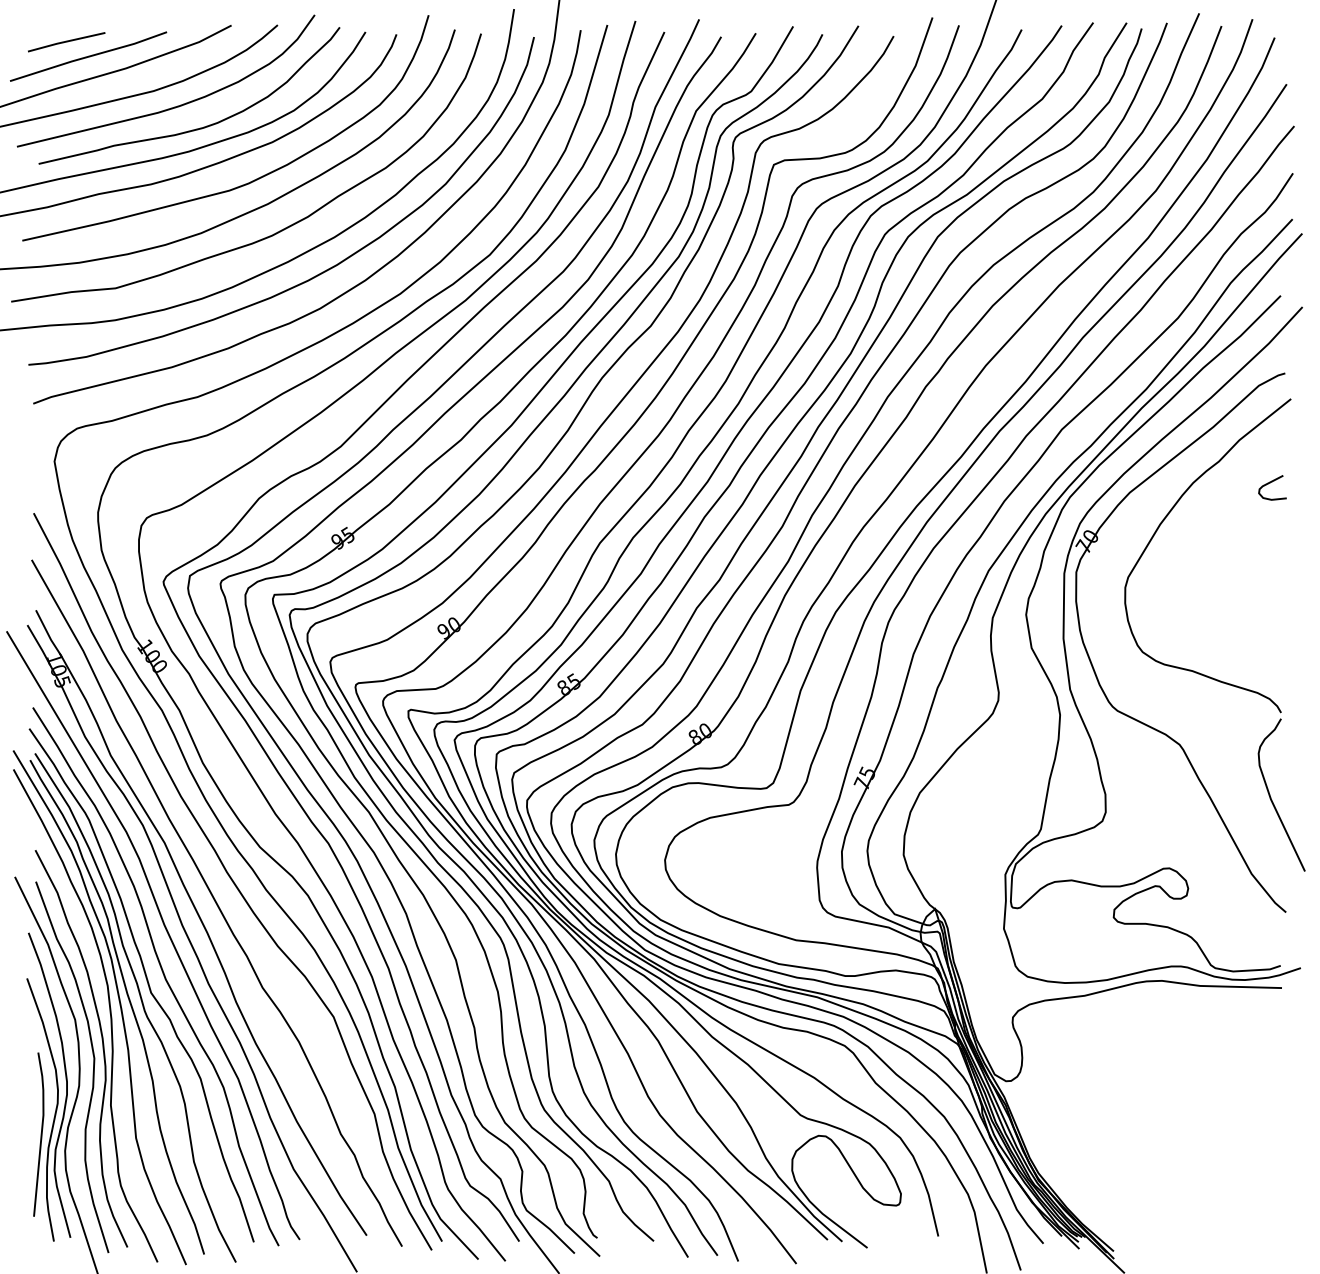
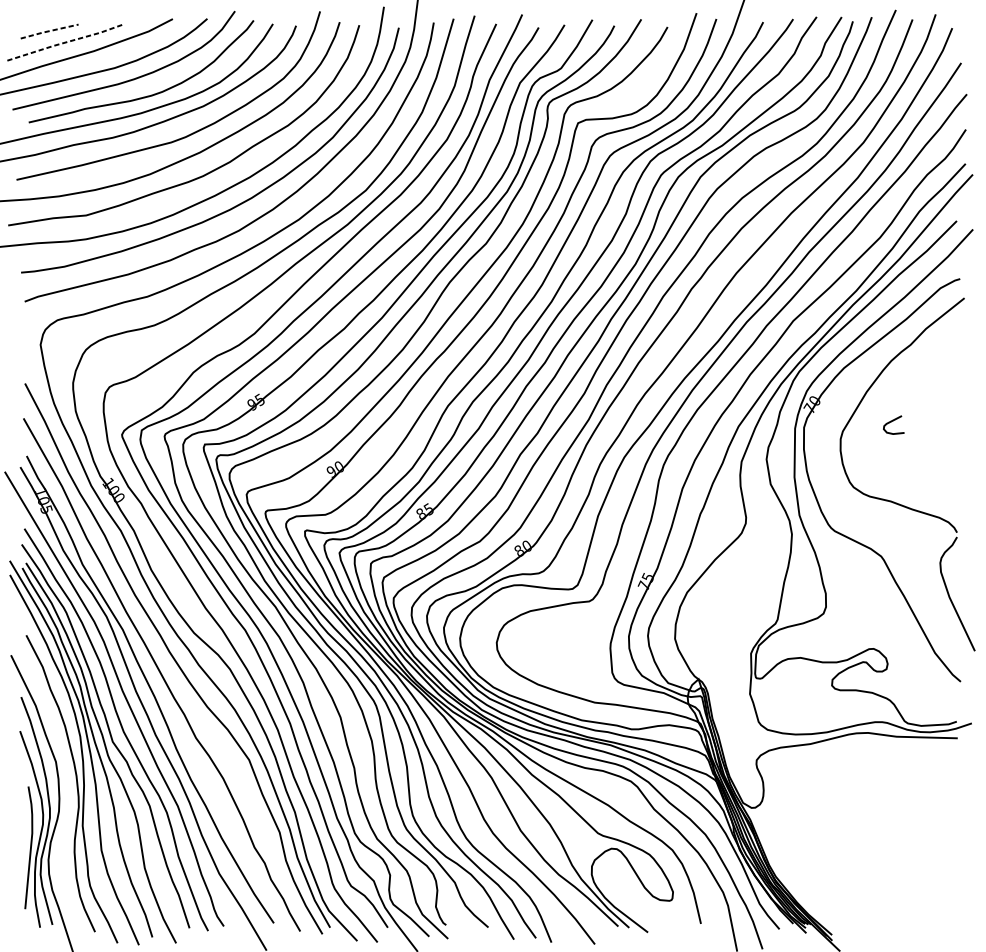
line: (65, 41) -> (48, 31), solid -> dashed
line: (88, 56) -> (65, 42), solid -> dashed
curve: (1270, 483) -> (892, 421), moved
curve: (92, 1072) -> (68, 801), removed

